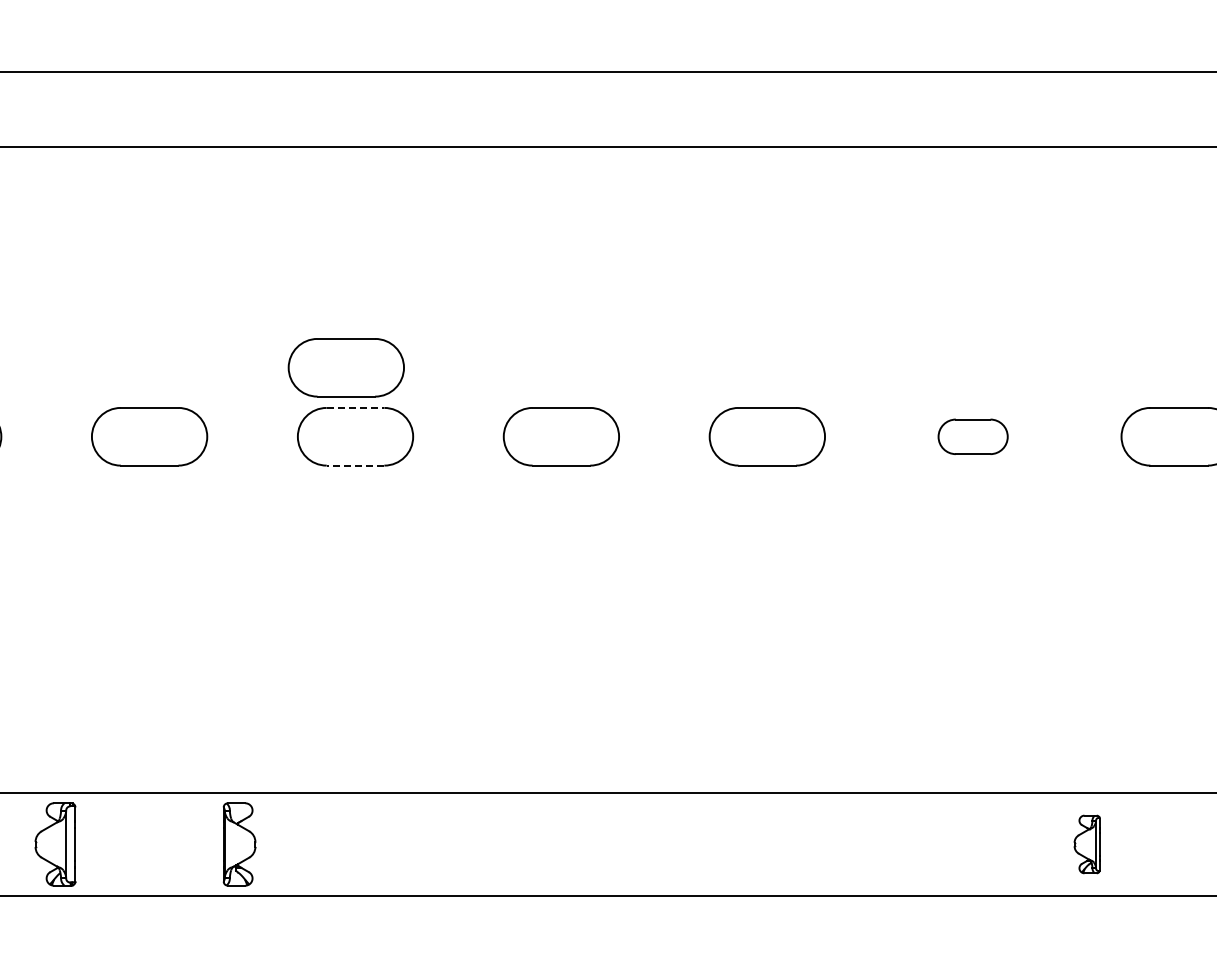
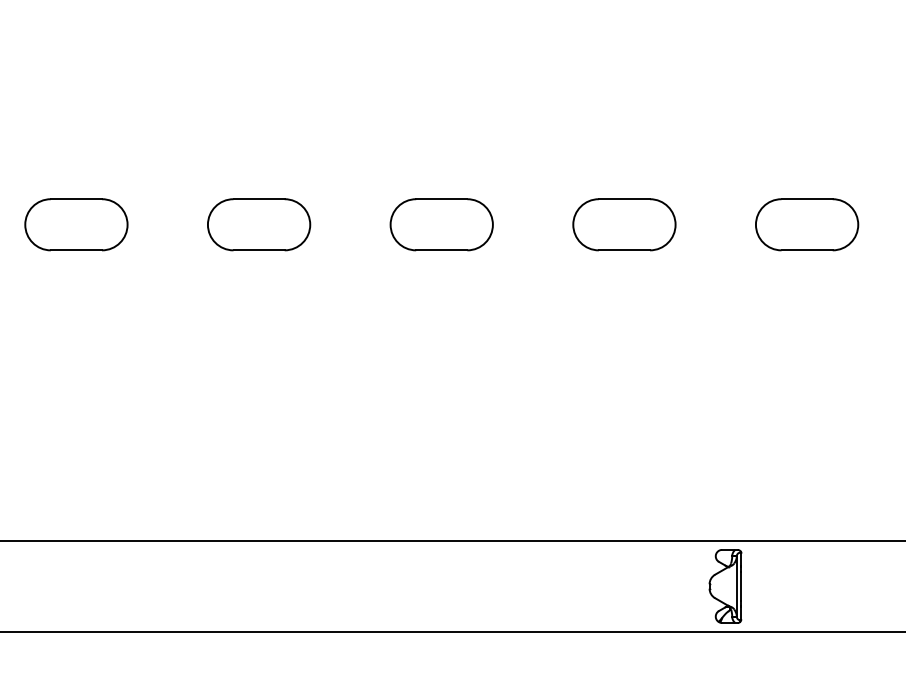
part: (345, 367) -> (67, 163), removed
line: (355, 407) -> (76, 198), dashed -> solid
part: (972, 436) -> (623, 224), size x1.67
line: (355, 465) -> (76, 250), dashed -> solid
part: (1086, 844) -> (724, 586), size x1.43

